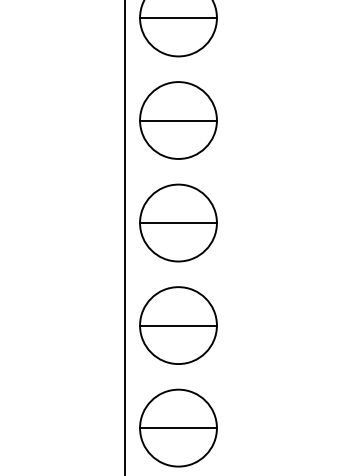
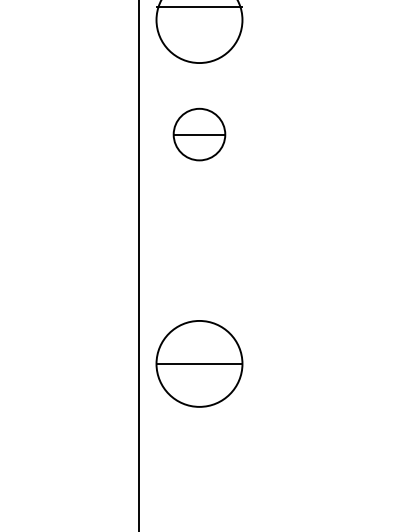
line: (178, 18) -> (199, 7), moved
part: (178, 120) -> (199, 134), size x0.6
part: (178, 223) -> (199, 249), removed
part: (178, 428) -> (199, 478), removed

